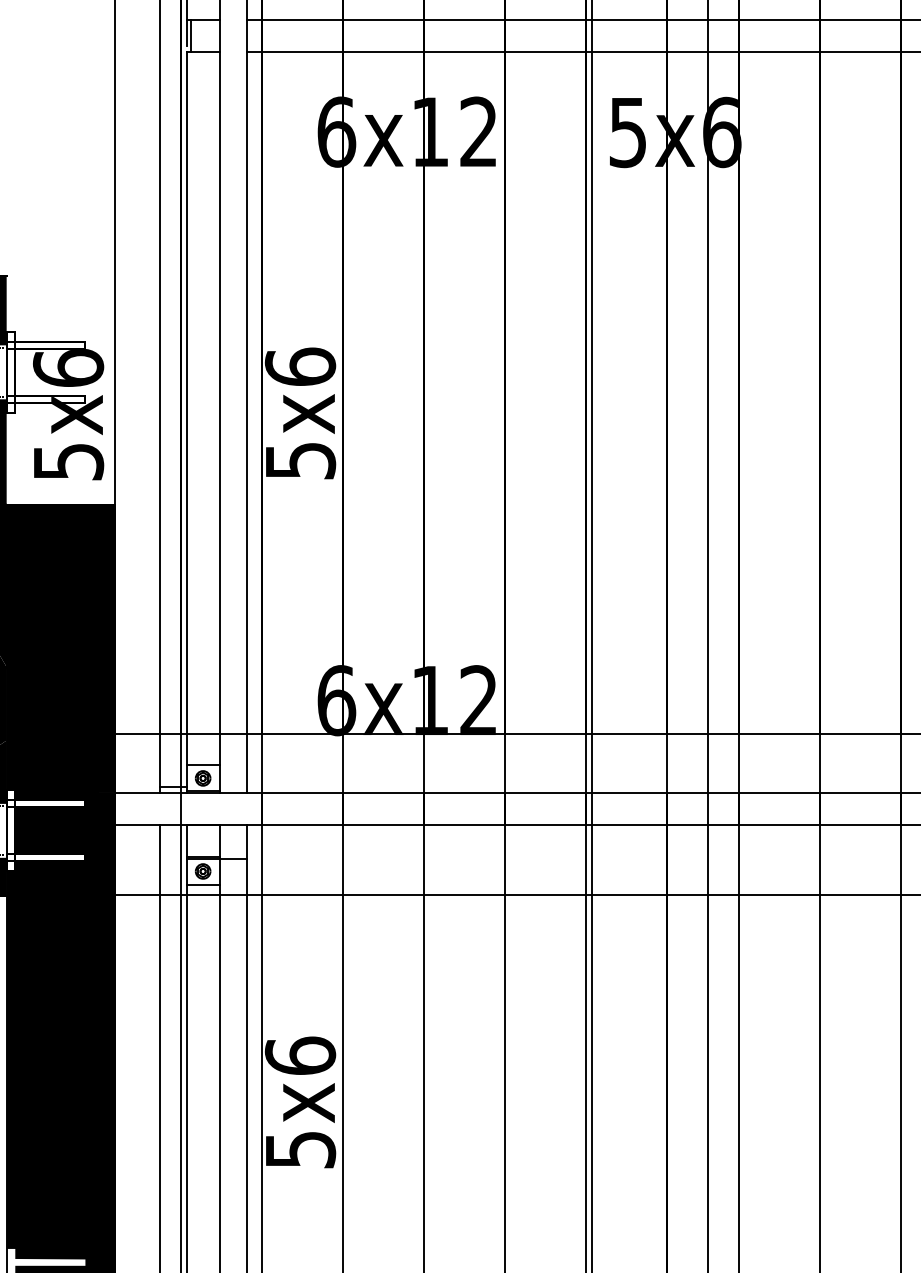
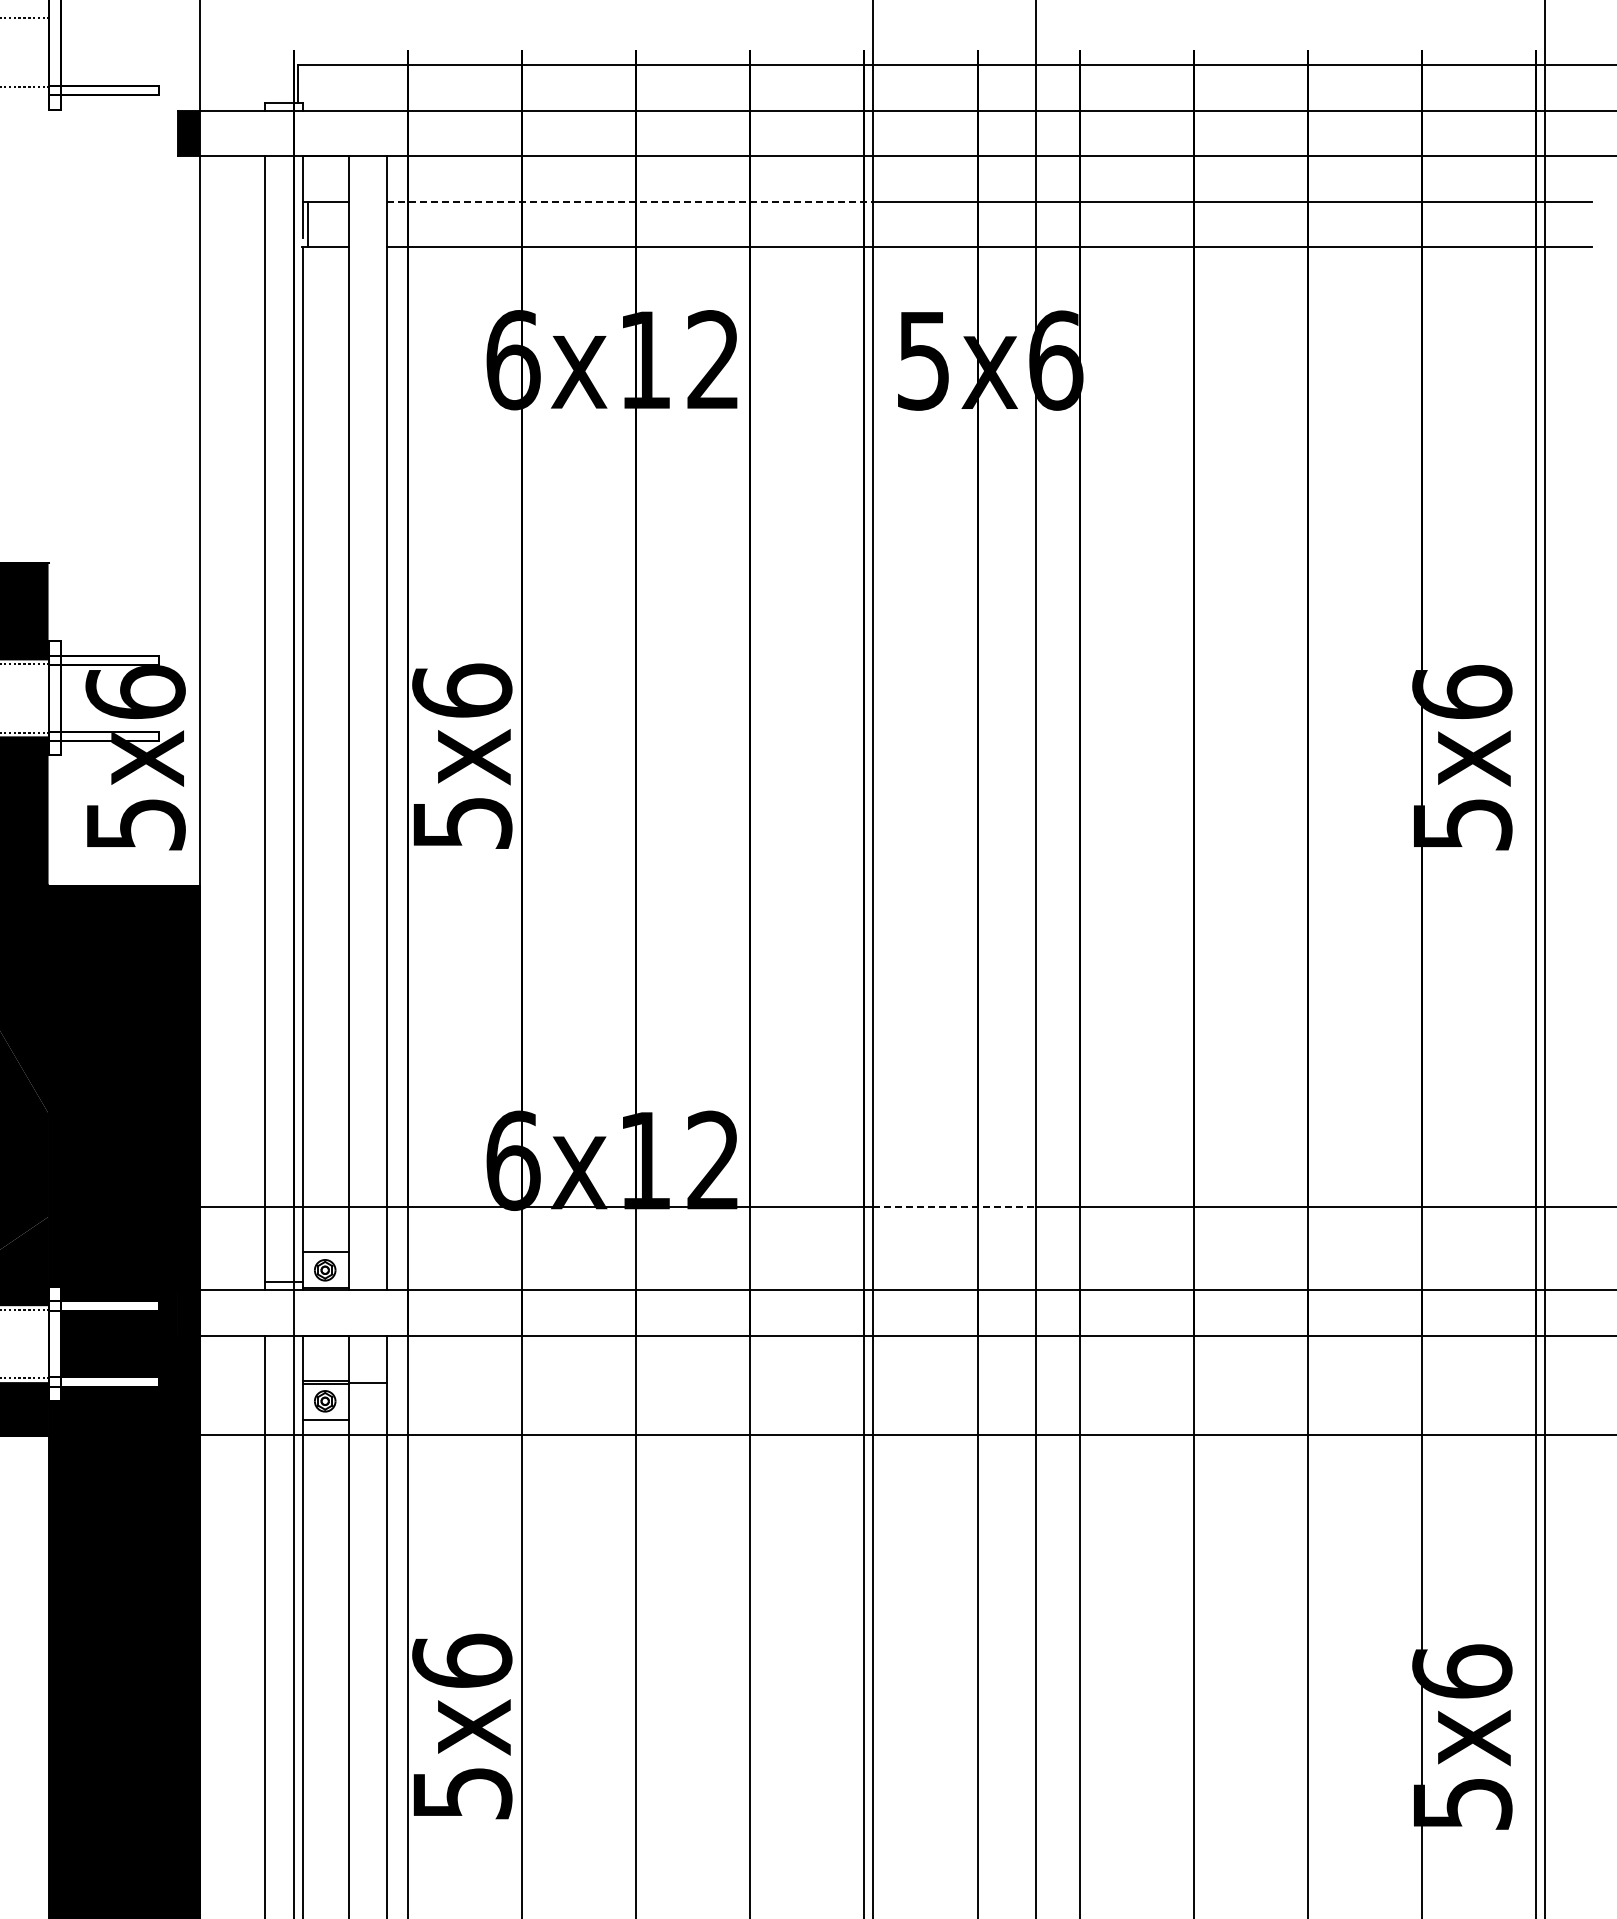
line: (419, 19) -> (630, 201), solid -> dashed
line: (649, 733) -> (954, 1207), solid -> dashed

